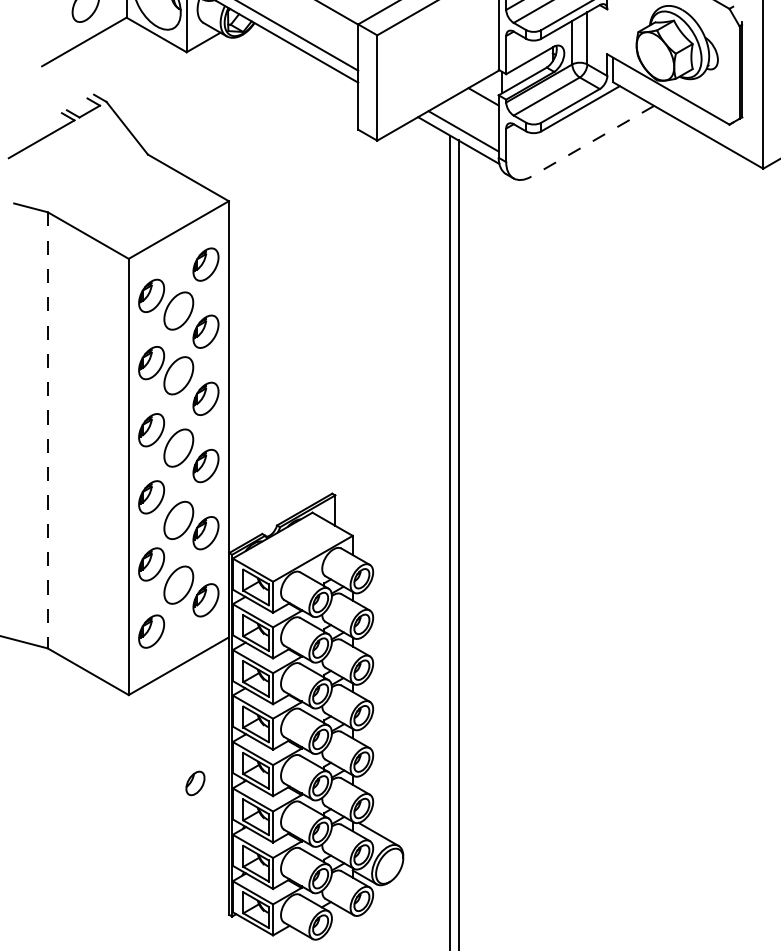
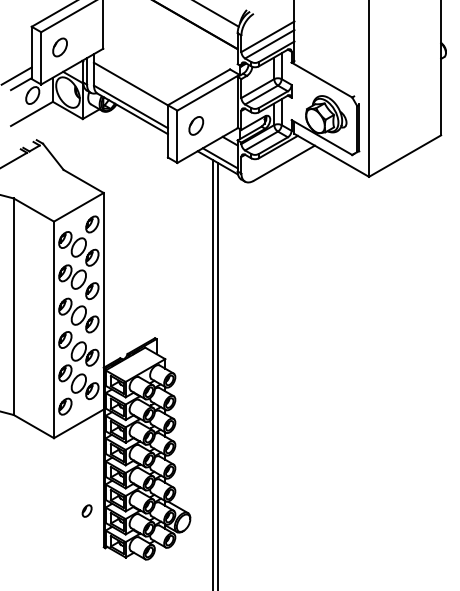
part: (415, 65) -> (196, 125), added
line: (590, 141) -> (283, 163), dashed -> solid
line: (47, 431) -> (13, 307), dashed -> solid
part: (194, 782) -> (86, 510), moved

